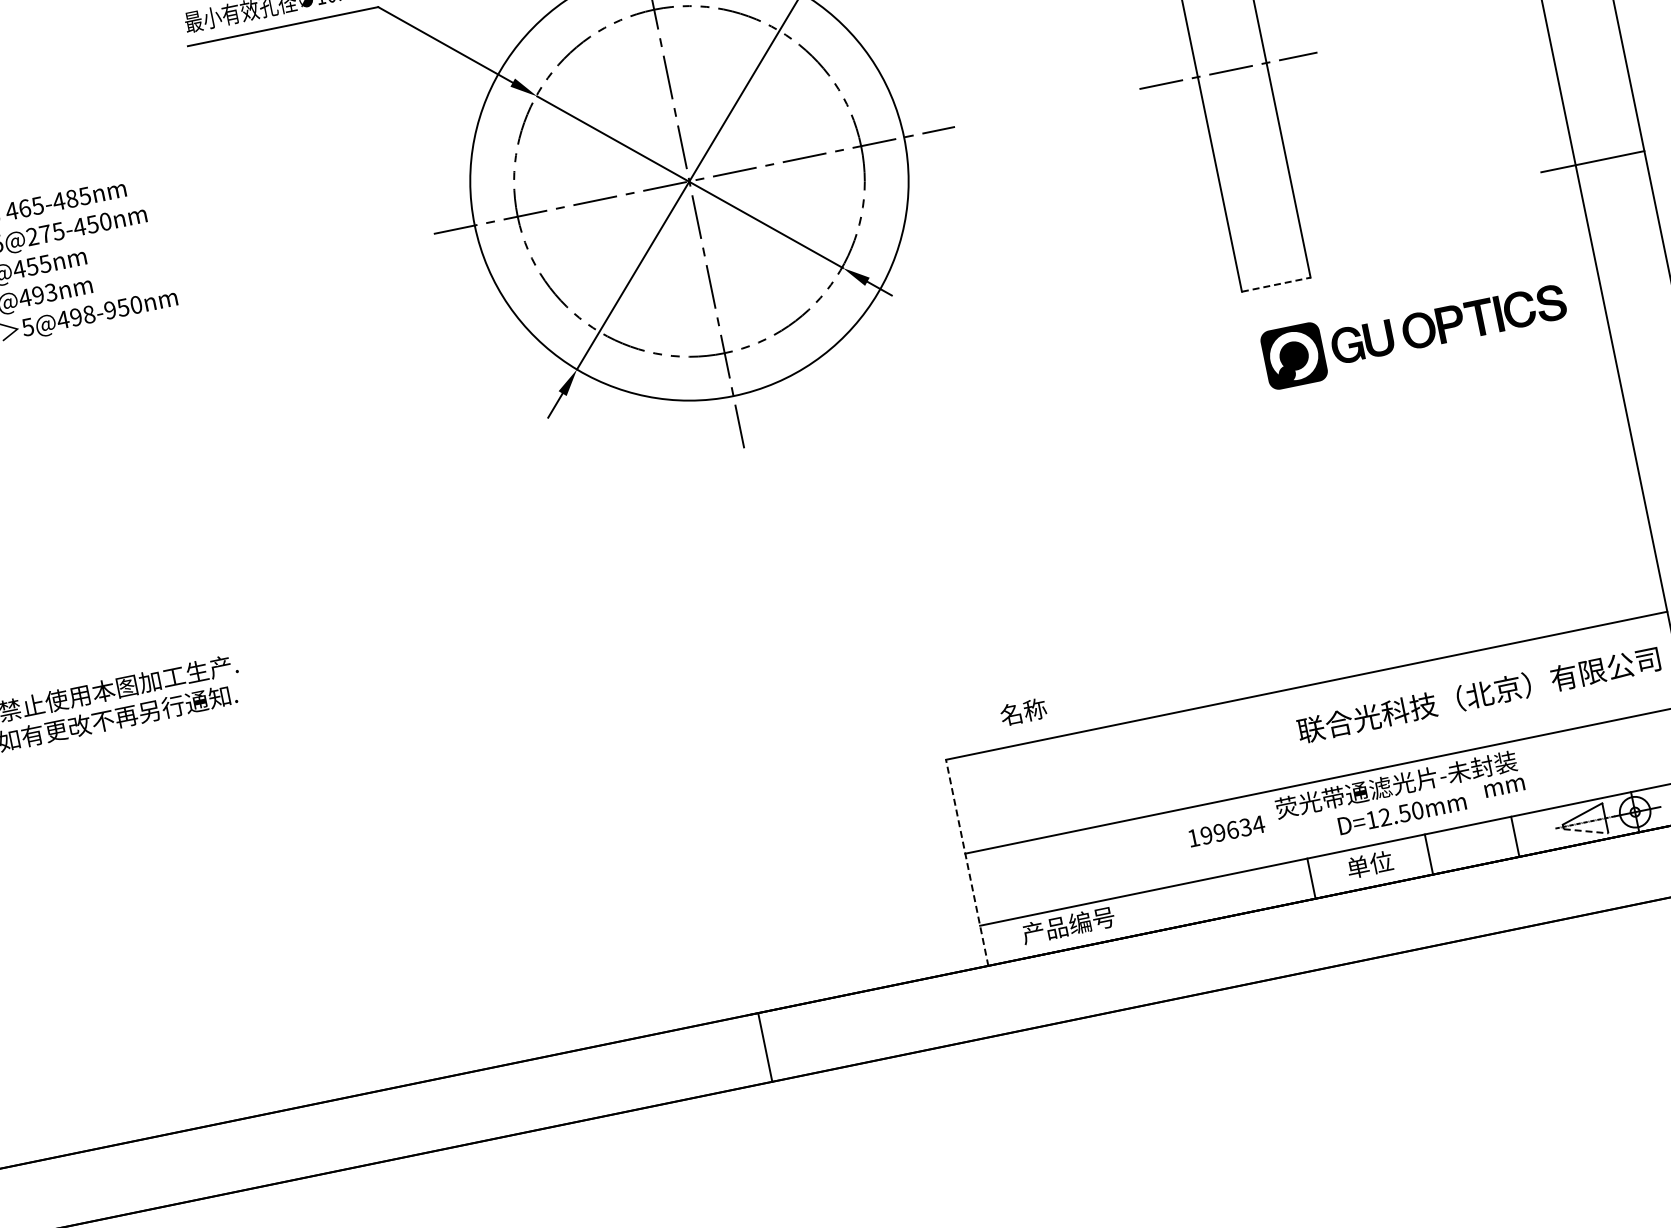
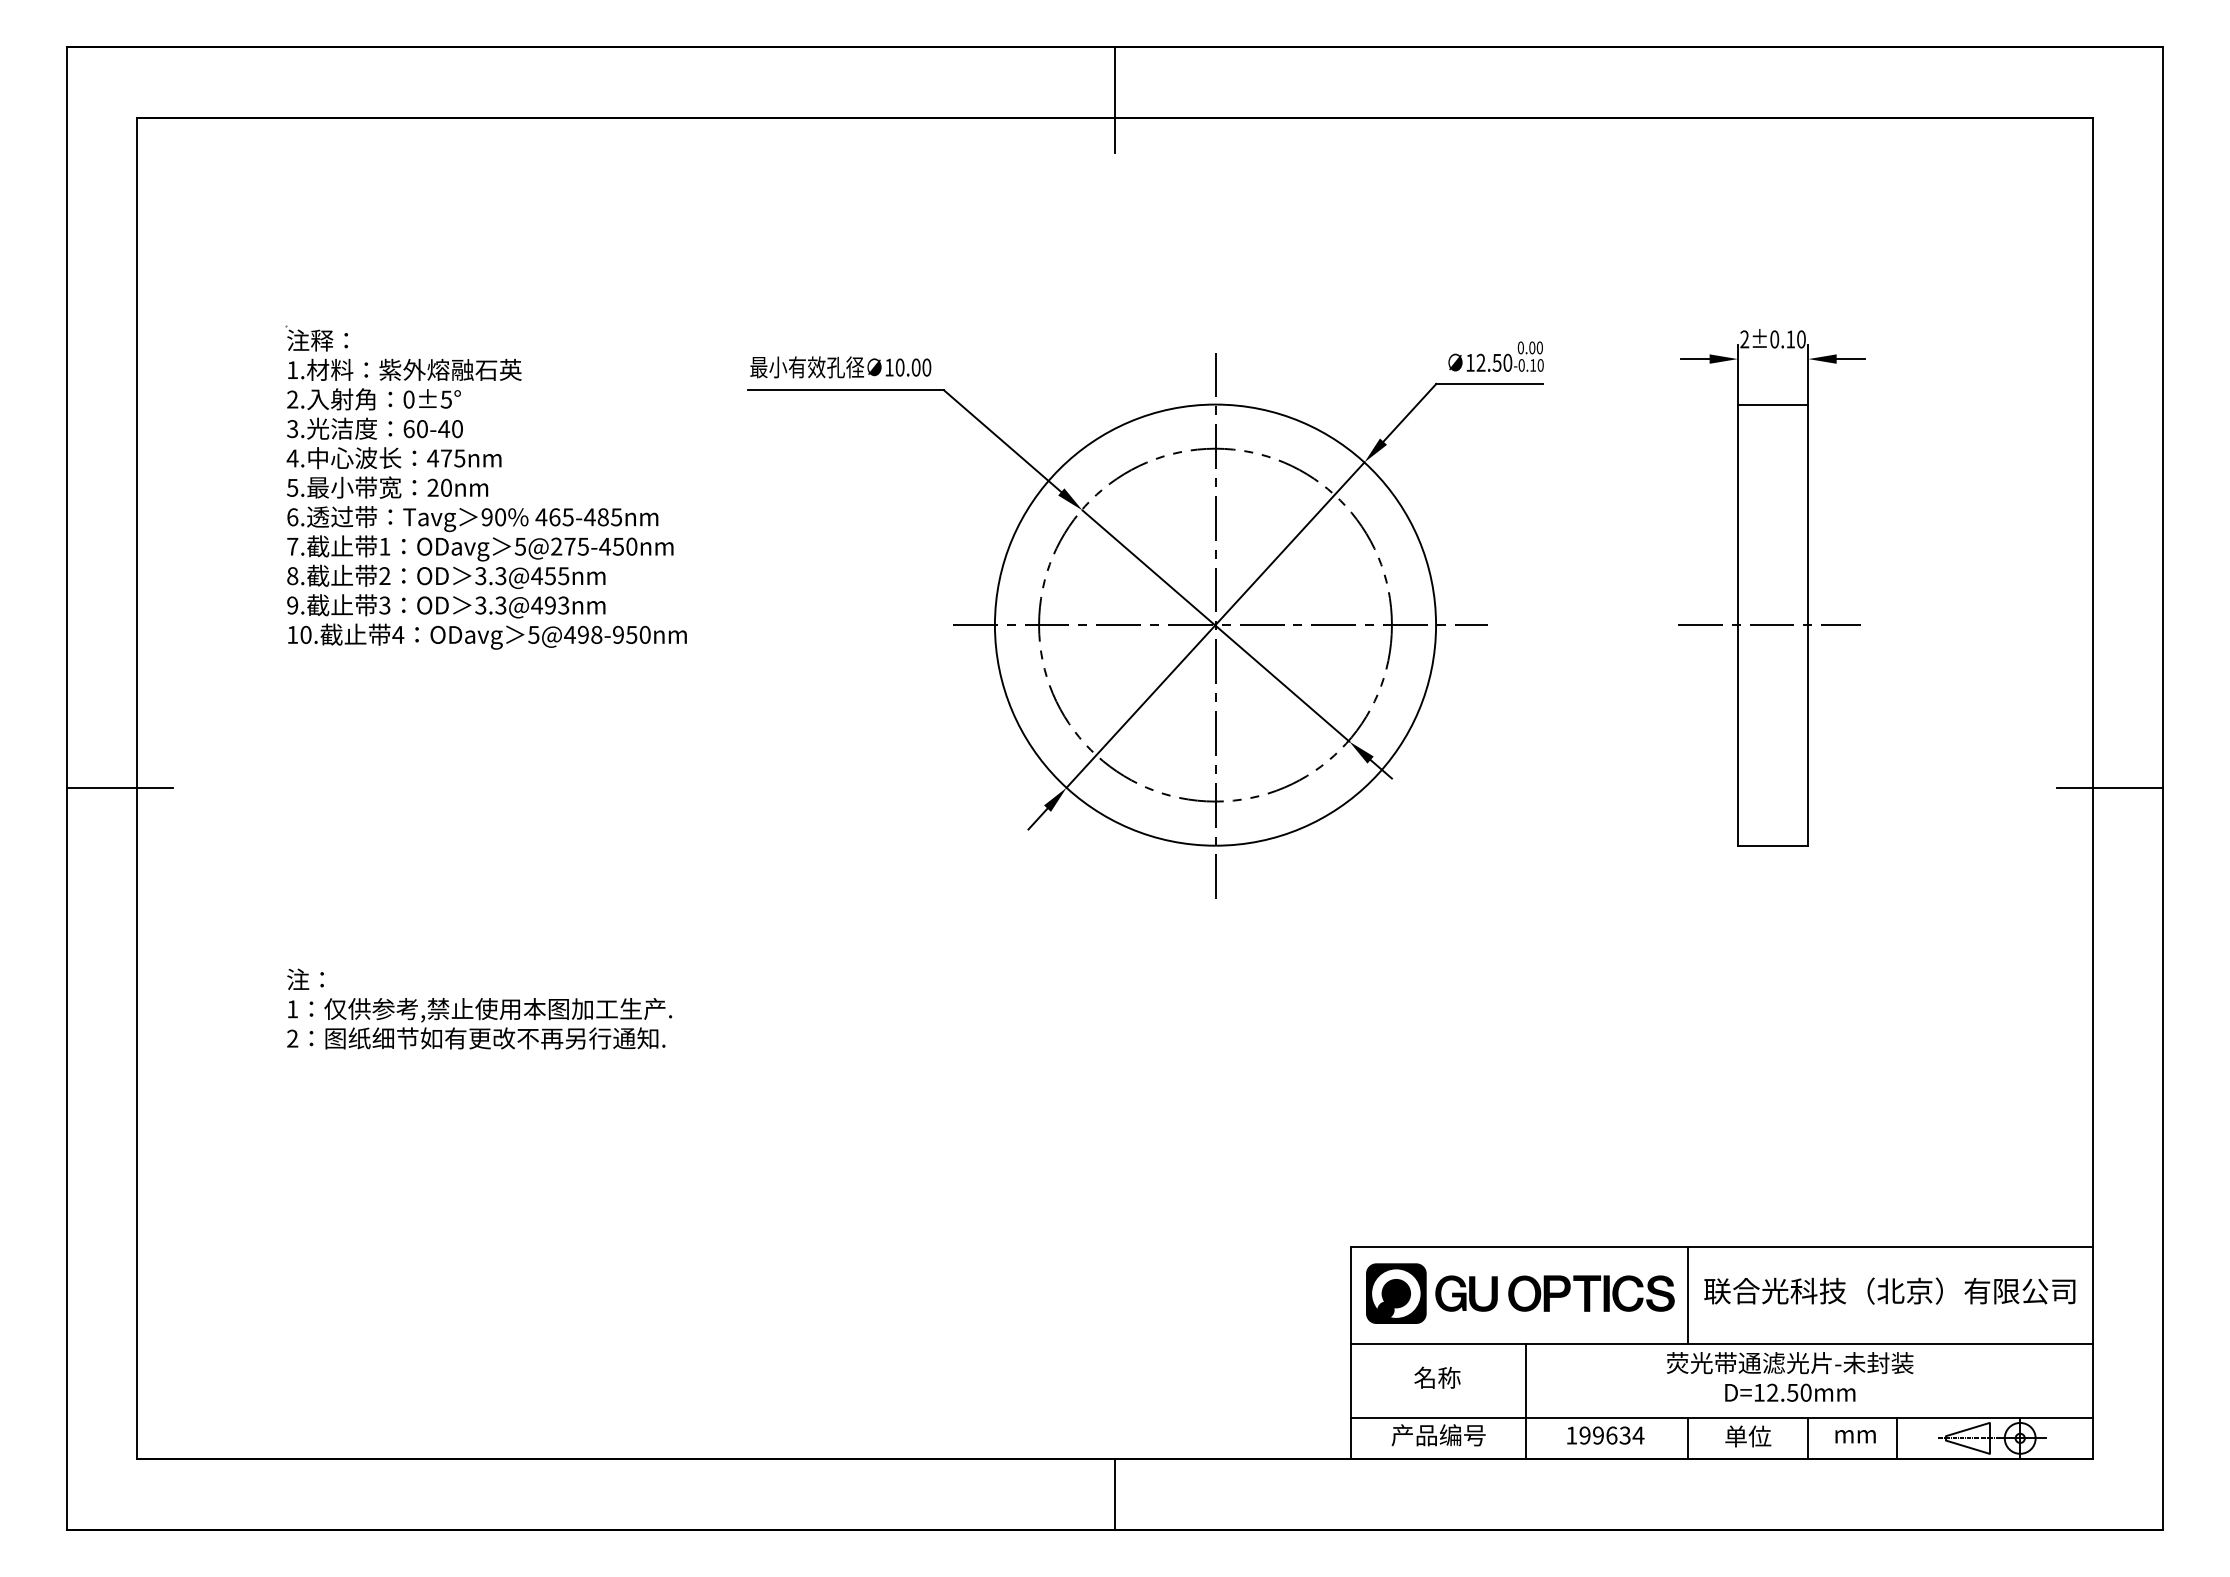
line: (1276, 284) -> (1773, 845), dashed -> solid
part: (1414, 331) -> (1520, 1293), moved
text: (1023, 711) -> (1437, 1377), moved
line: (1282, 739) -> (1687, 1295), added
text: (1504, 787) -> (1855, 1436), moved
text: (1226, 831) -> (1605, 1435), moved
line: (1586, 831) -> (1968, 1447), dashed -> solid
line: (967, 863) -> (1351, 1353), dashed -> solid
line: (1147, 874) -> (1526, 1401), added

